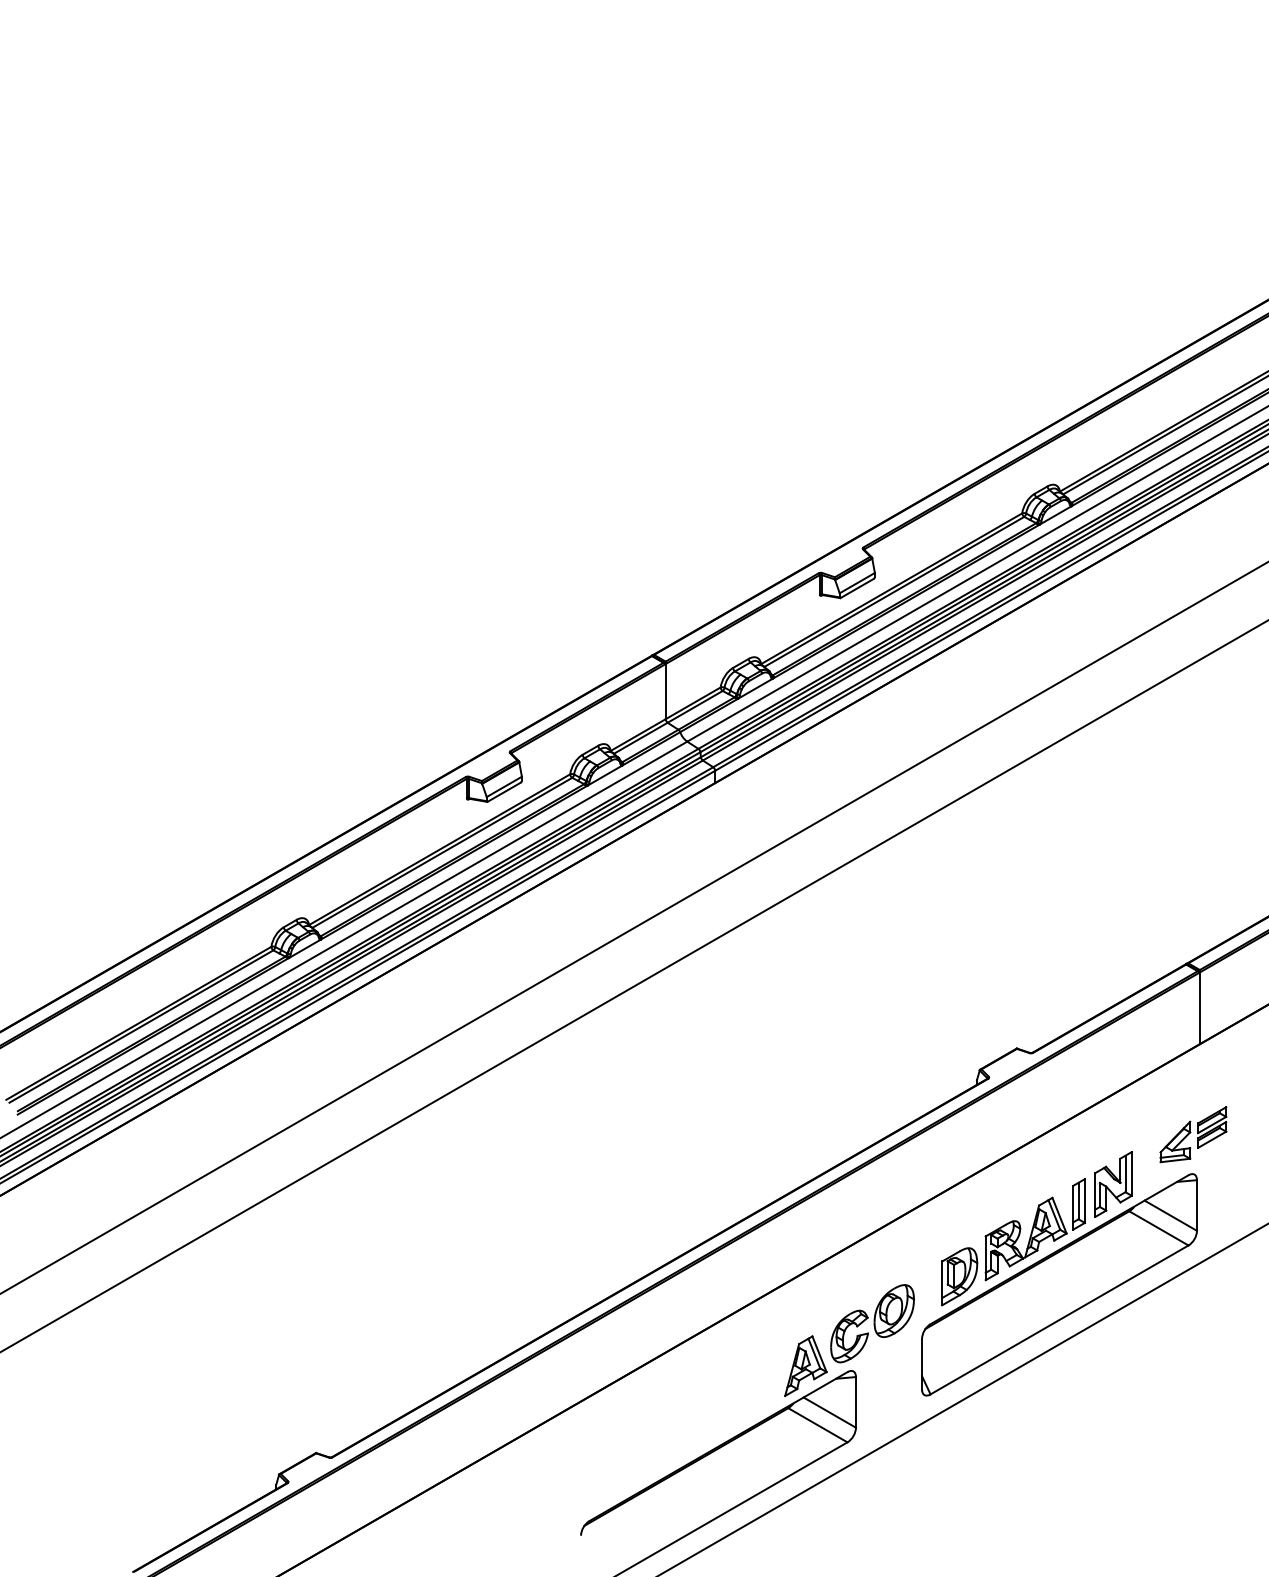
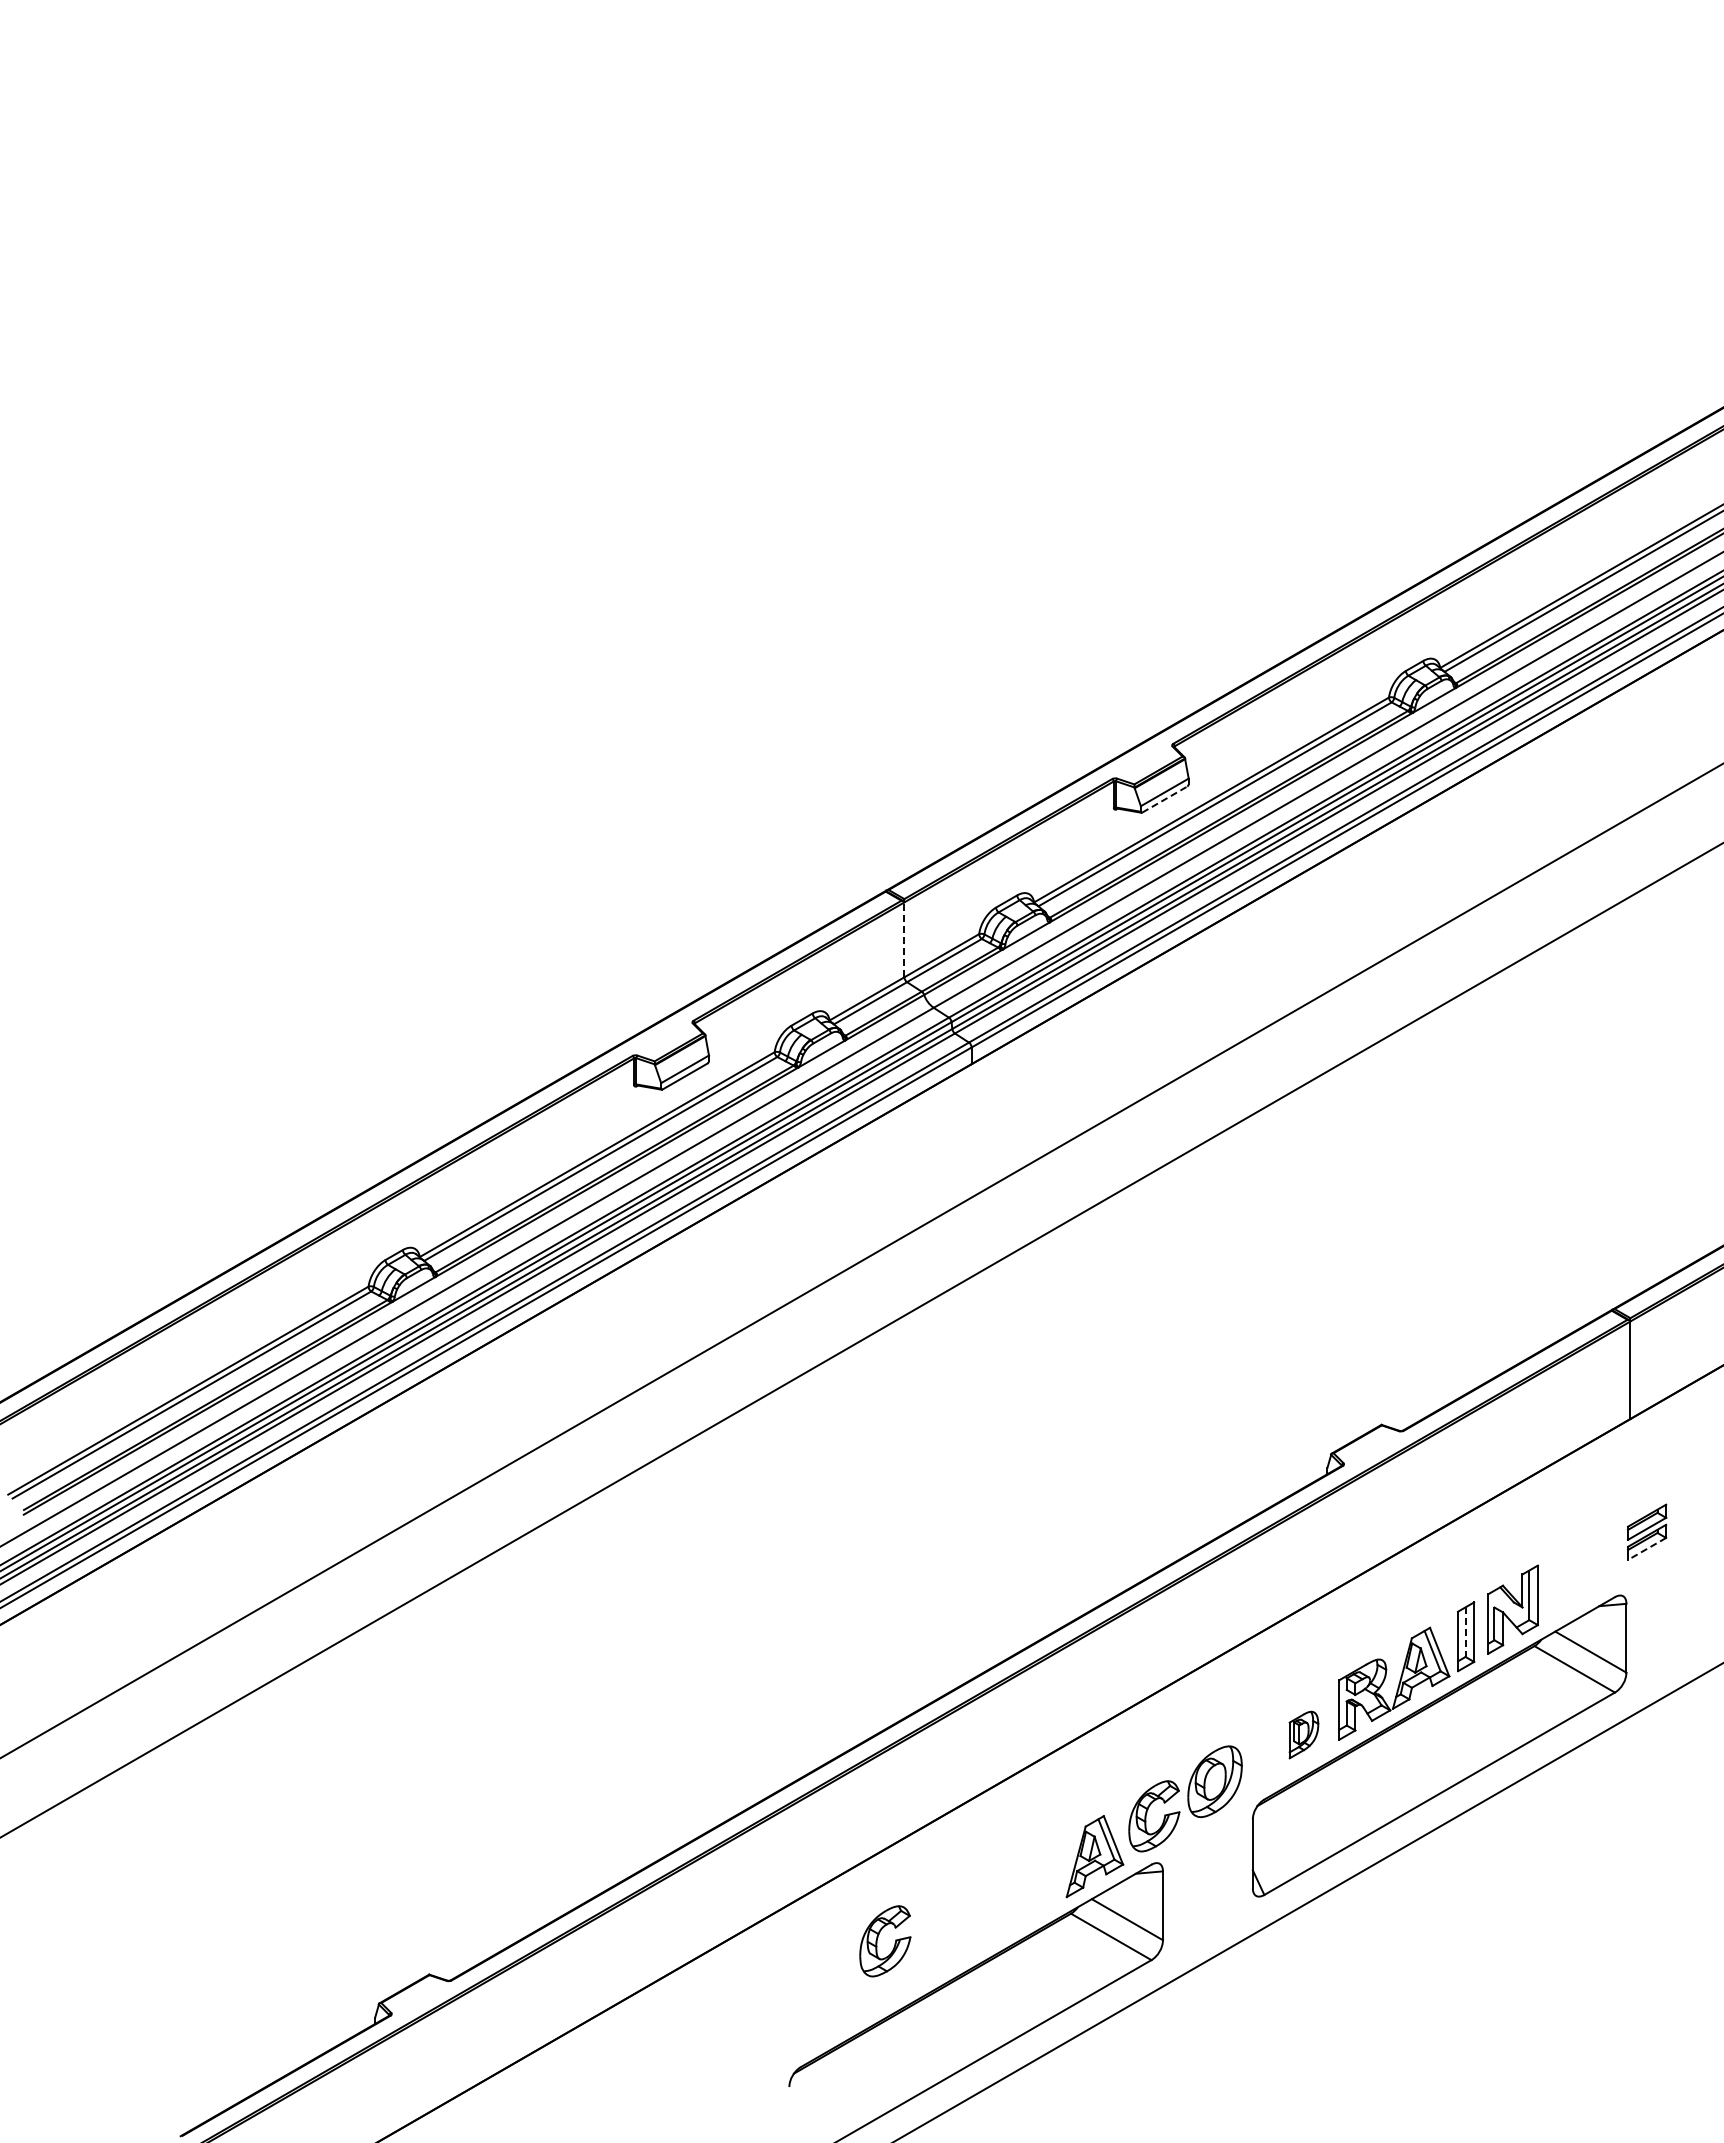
line: (857, 588) -> (1164, 799), solid -> dashed
line: (665, 691) -> (904, 939), solid -> dashed
line: (1211, 1140) -> (1646, 1549), solid -> dashed
part: (1175, 1141) -> (1597, 1551), removed
line: (1078, 1201) -> (1465, 1632), solid -> dashed
part: (959, 1276) -> (1303, 1734), size x0.6
part: (646, 1426) -> (878, 1938), added

